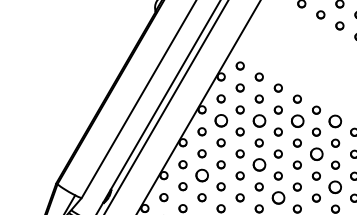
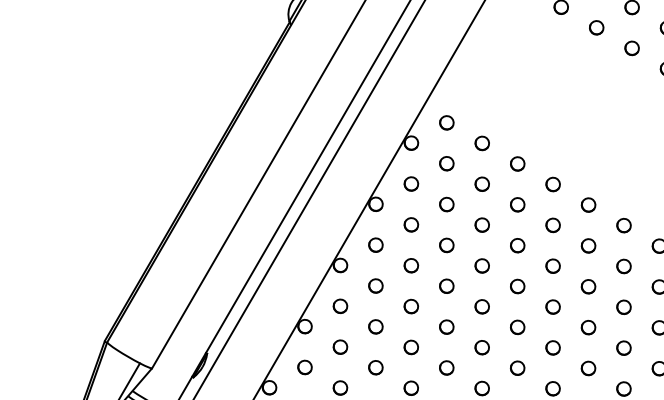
part: (220, 120) -> (410, 224), size x0.62
part: (258, 120) -> (480, 224), size x0.62
part: (296, 120) -> (551, 224), size x0.62
part: (335, 120) -> (623, 224), size x0.62
part: (315, 153) -> (586, 285), size x0.62
part: (258, 164) -> (480, 305), size x0.62
part: (201, 175) -> (374, 326), size x0.62
part: (335, 186) -> (623, 346), size x0.62
part: (277, 197) -> (516, 367), size x0.62

